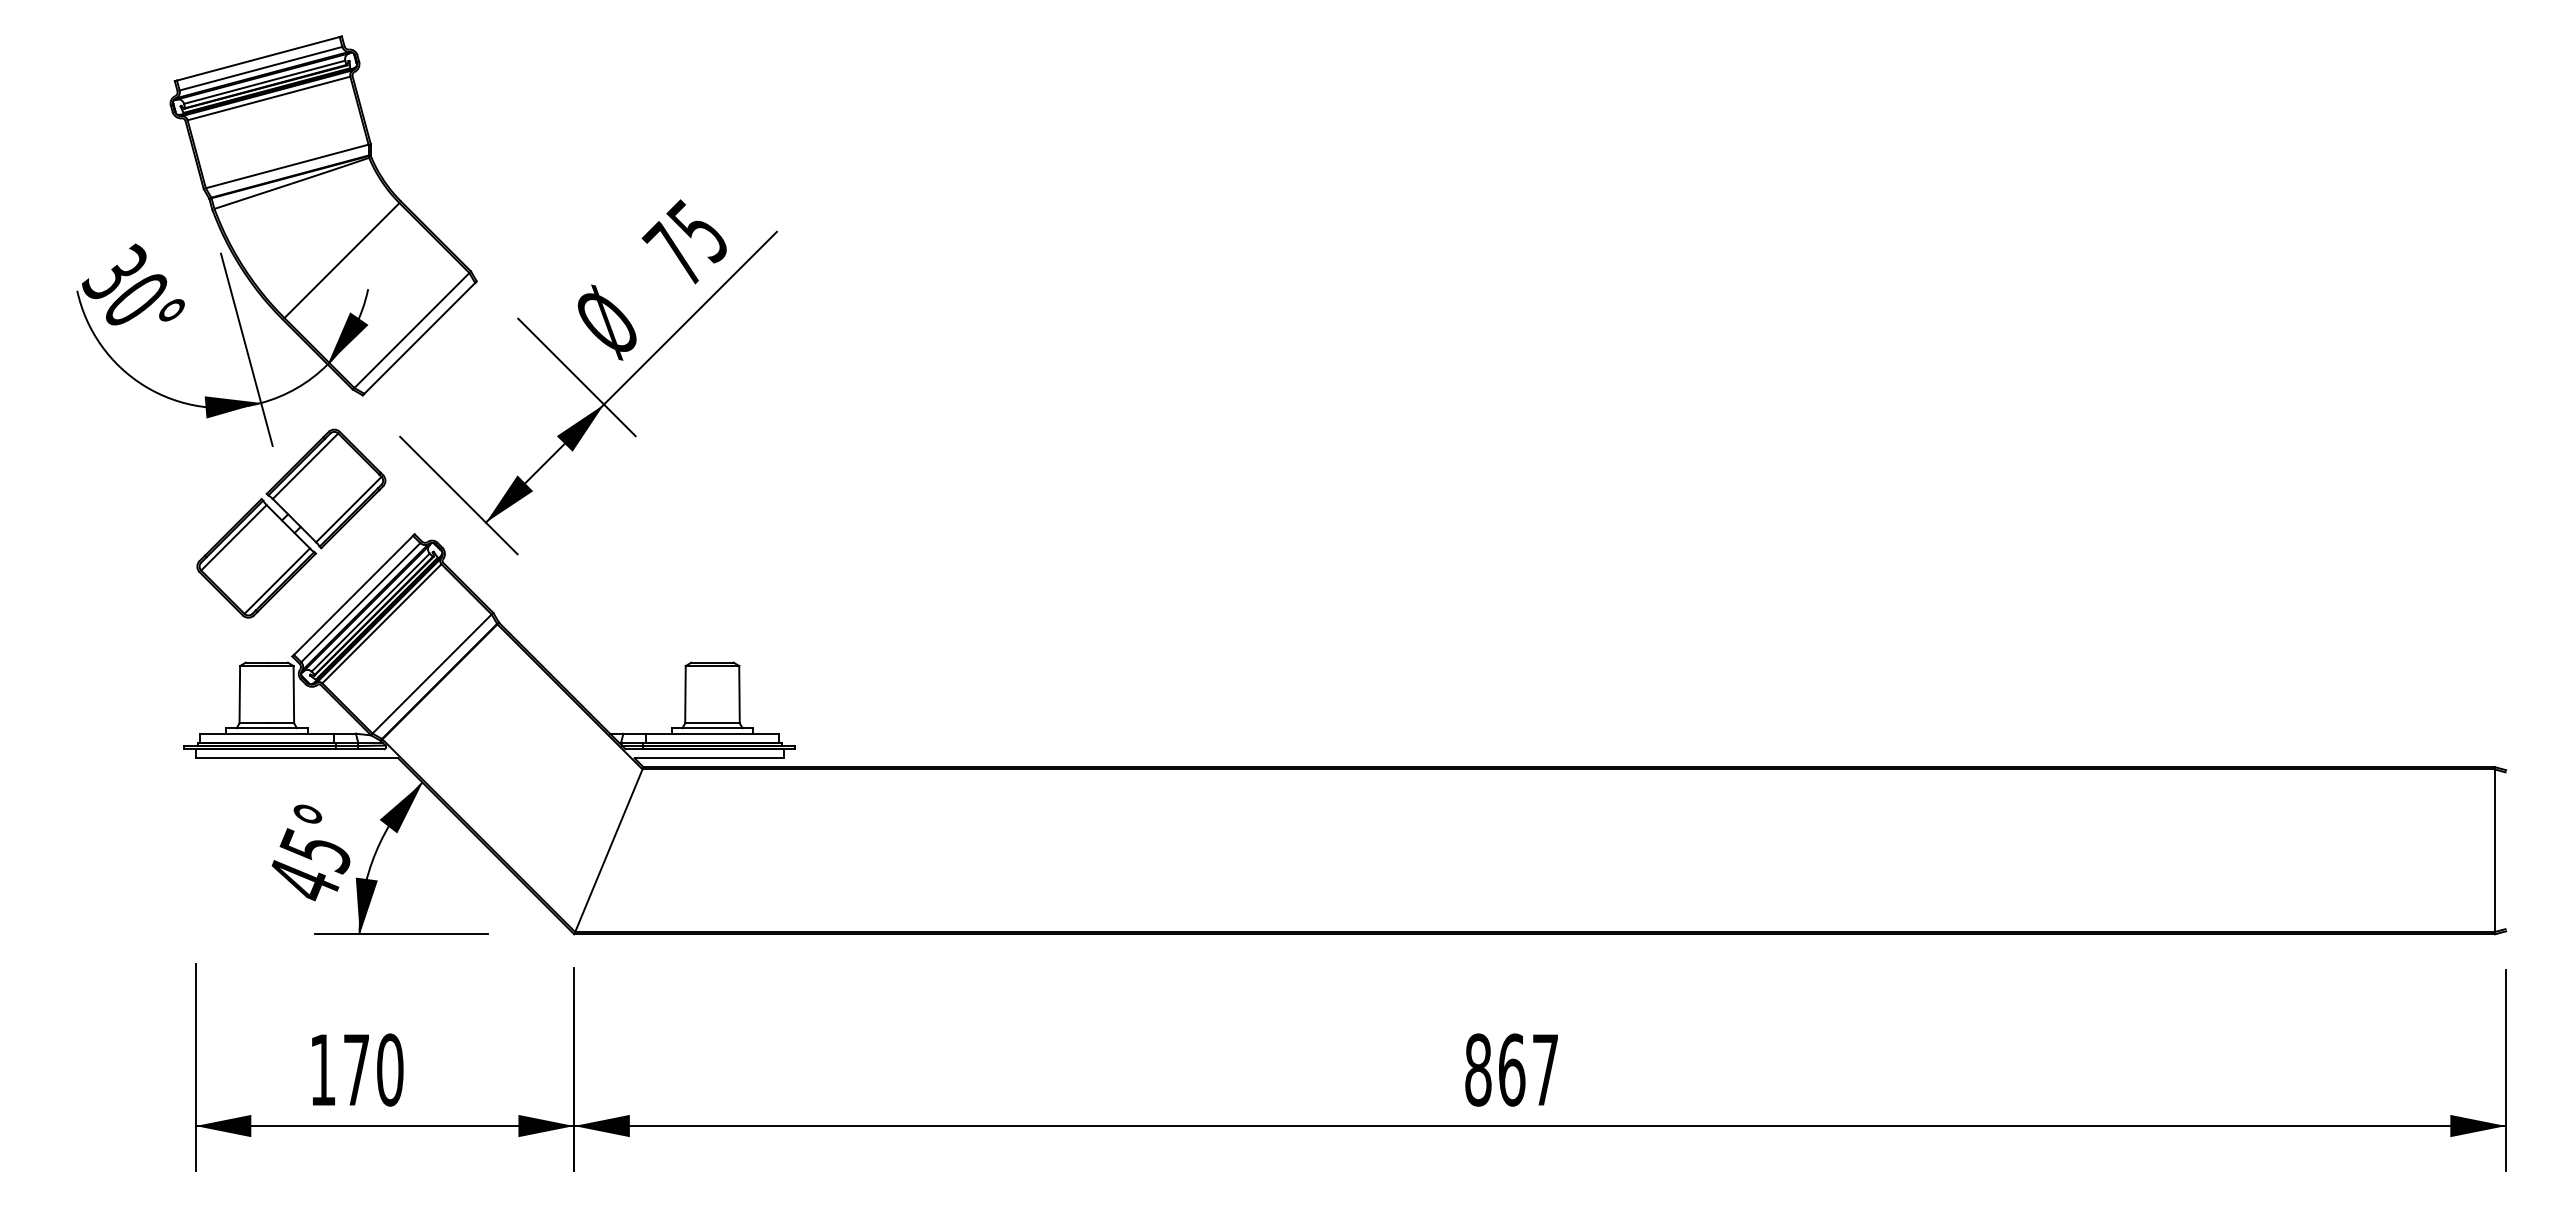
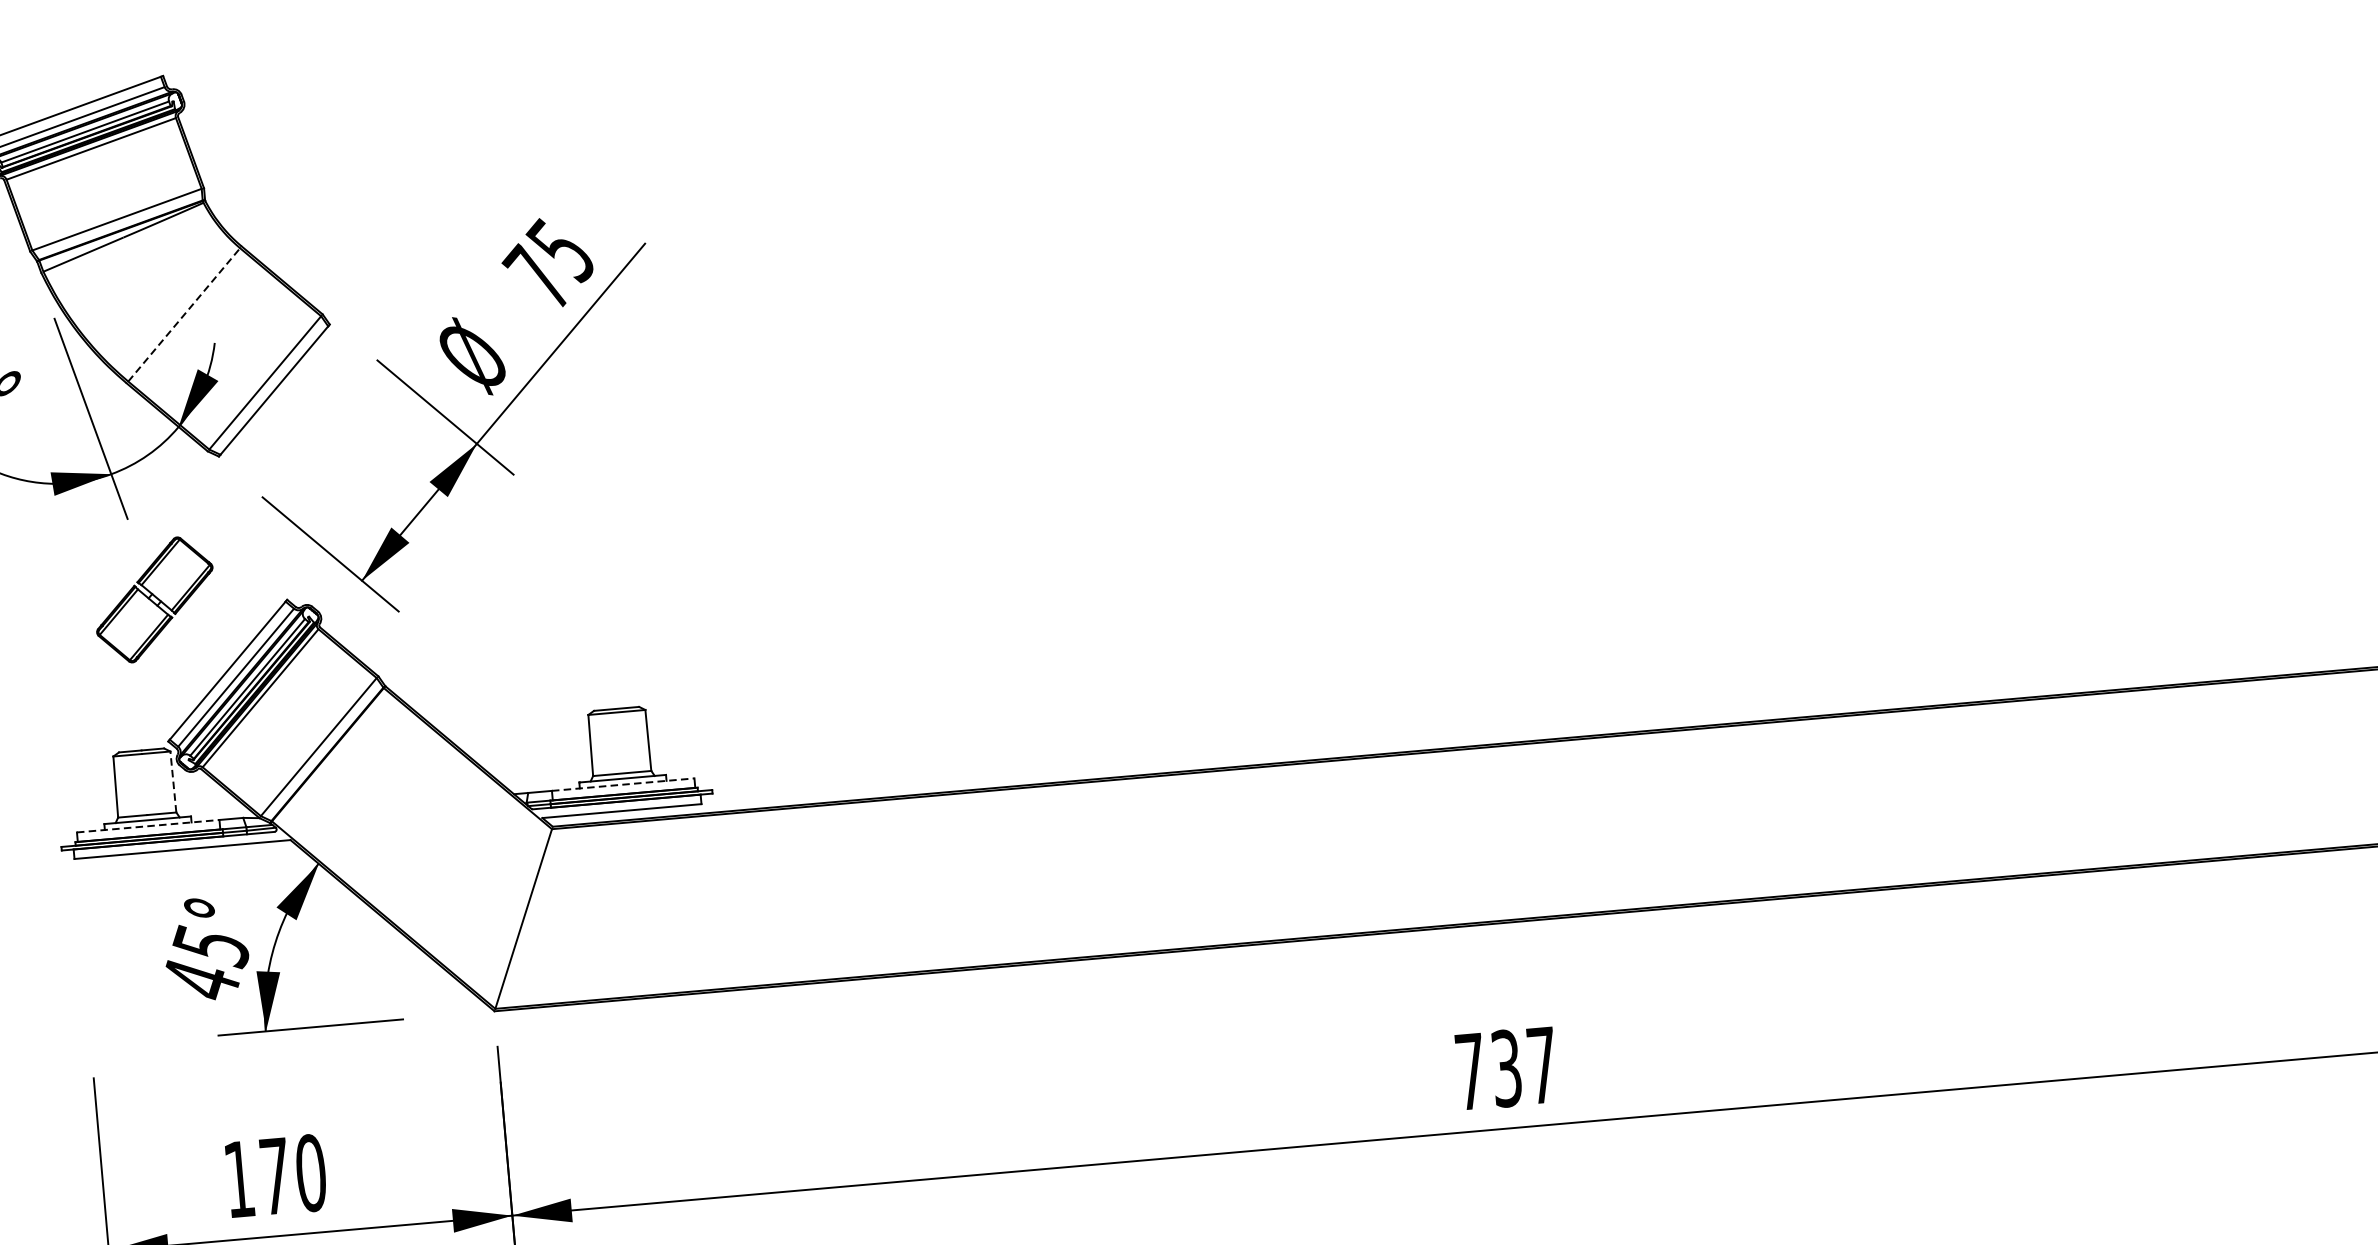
line: (342, 260) -> (184, 314), solid -> dashed
part: (291, 523) -> (154, 599), size x0.6
line: (293, 694) -> (172, 781), solid -> dashed
line: (266, 733) -> (147, 825), solid -> dashed
line: (712, 733) -> (623, 784), solid -> dashed
text: (1495, 1069) -> (1489, 1069), 867 -> 737

